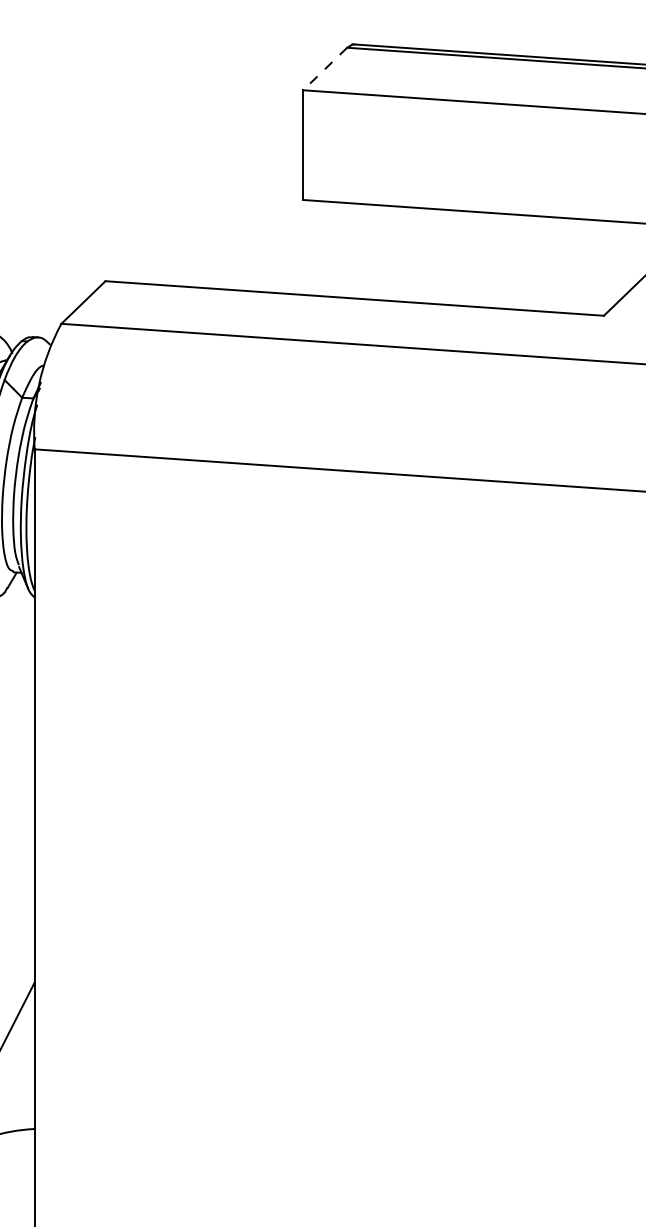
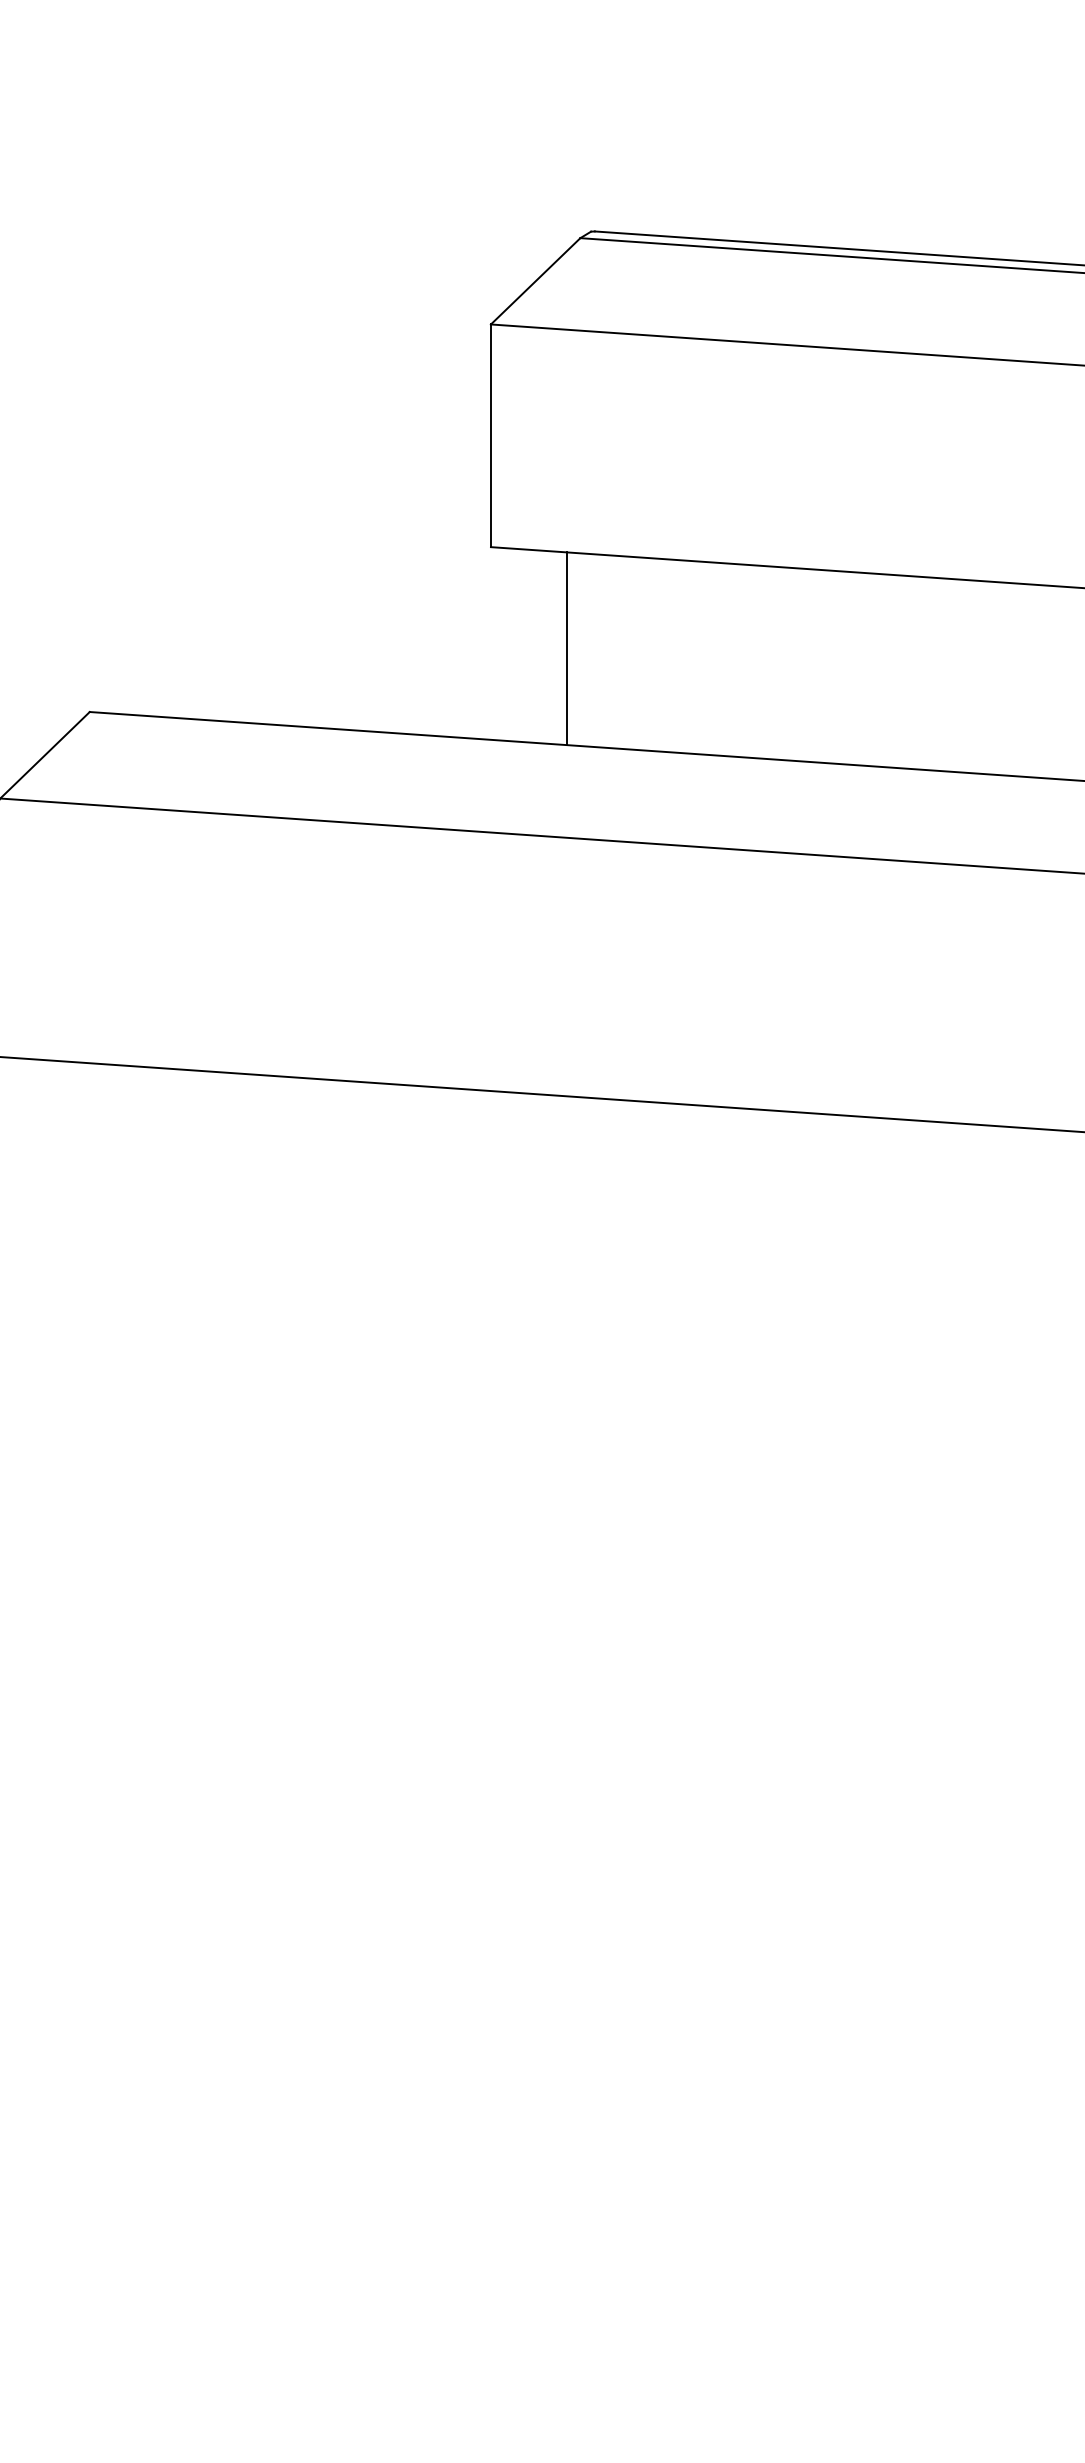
line: (325, 69) -> (536, 282), dashed -> solid
line: (340, 249) -> (566, 647), added

